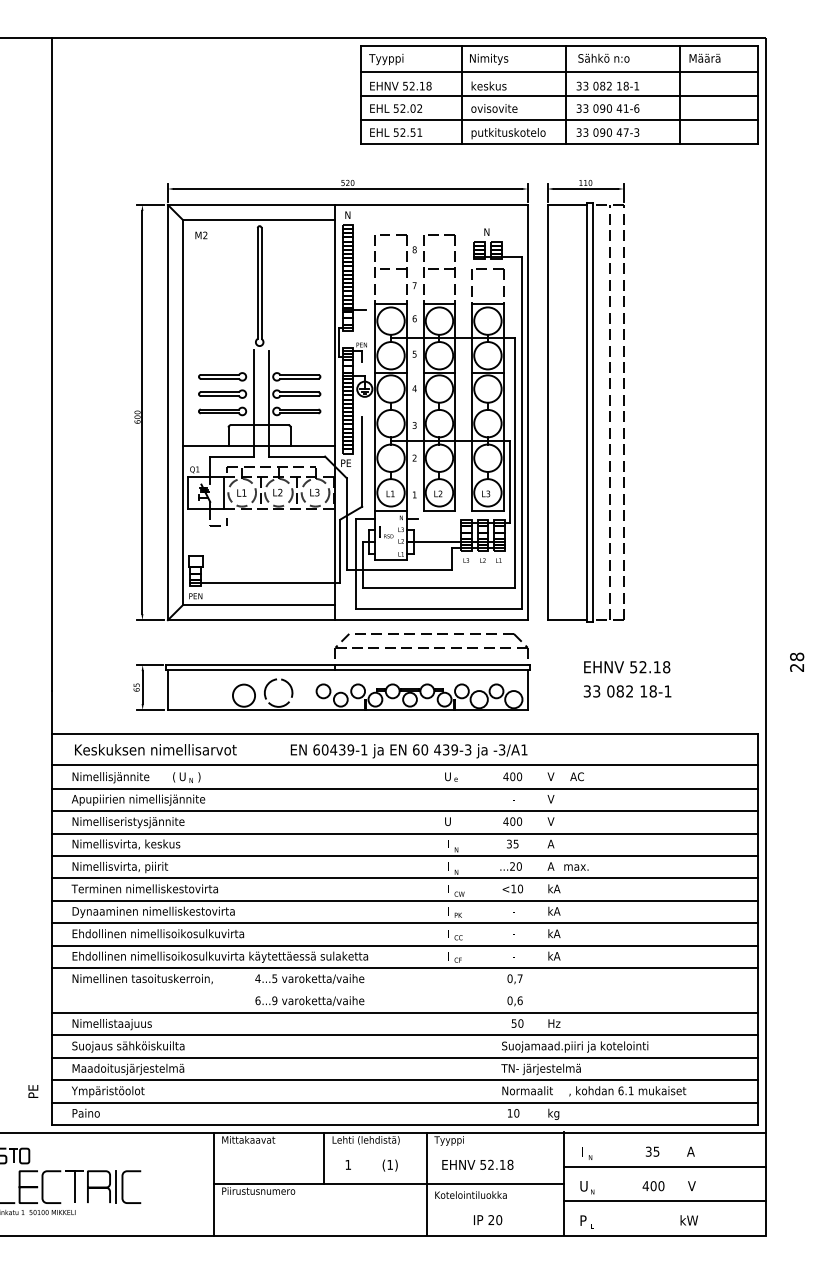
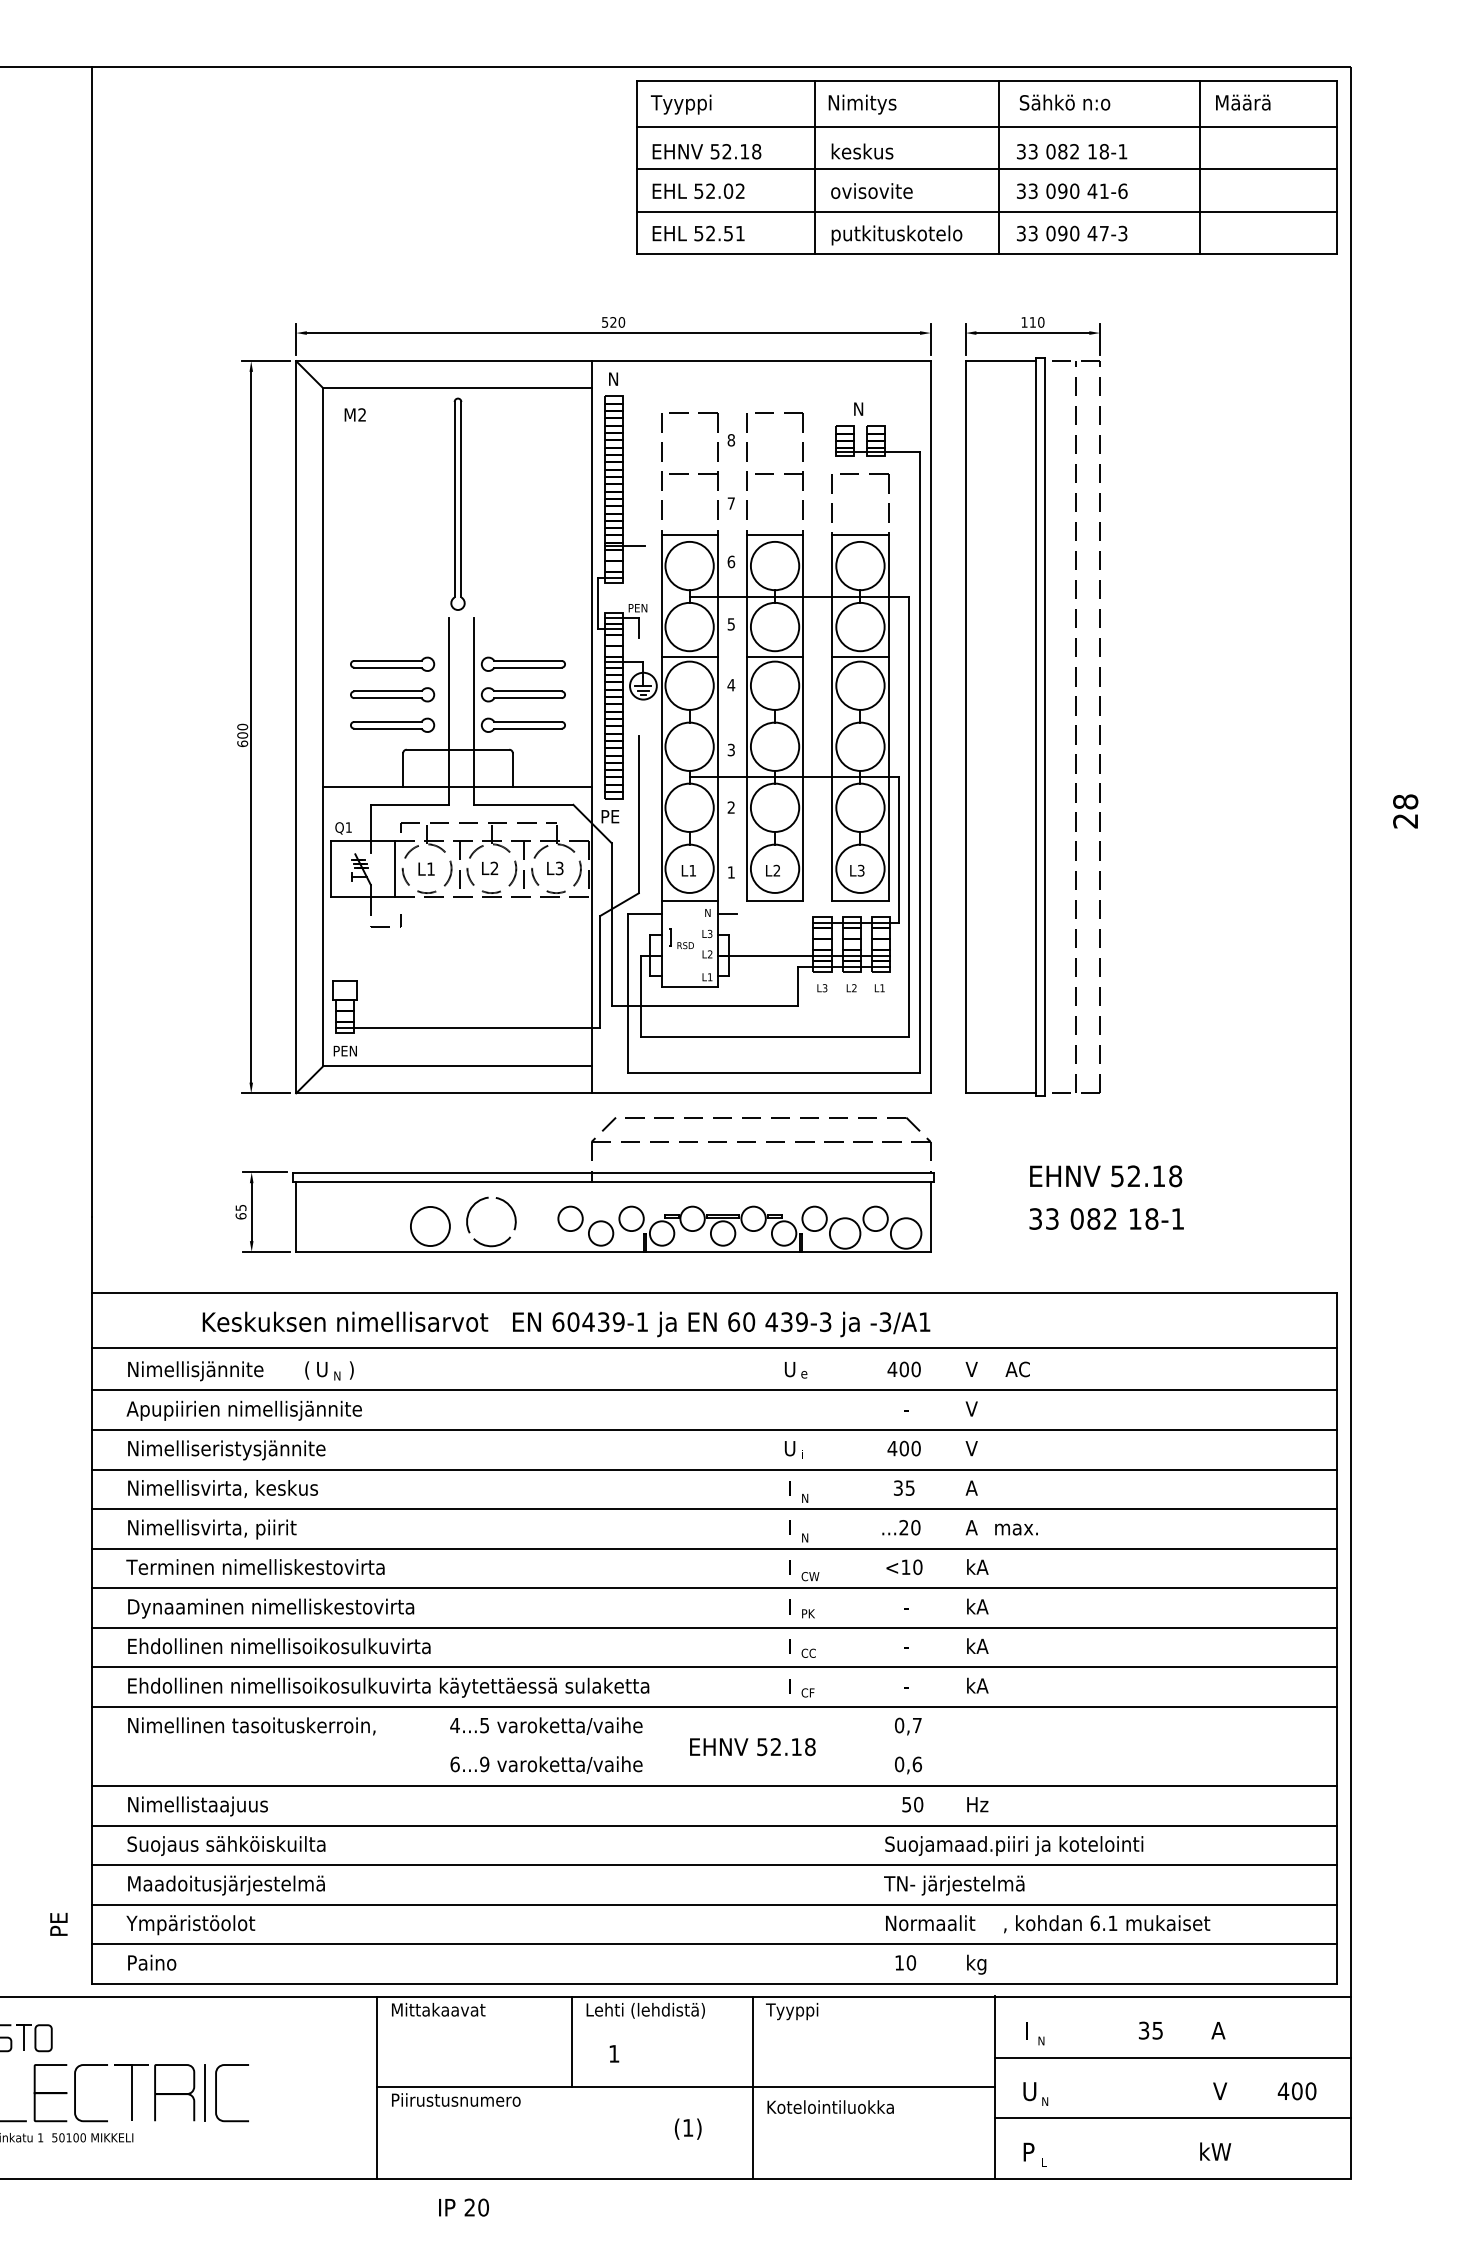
text: (797, 661) -> (1406, 810), moved
text: (155, 749) -> (344, 1321), moved
text: (477, 1164) -> (752, 1746), moved
text: (389, 1165) -> (686, 2128), moved
text: (653, 1186) -> (1297, 2091), moved
text: (488, 1220) -> (464, 2208), moved

